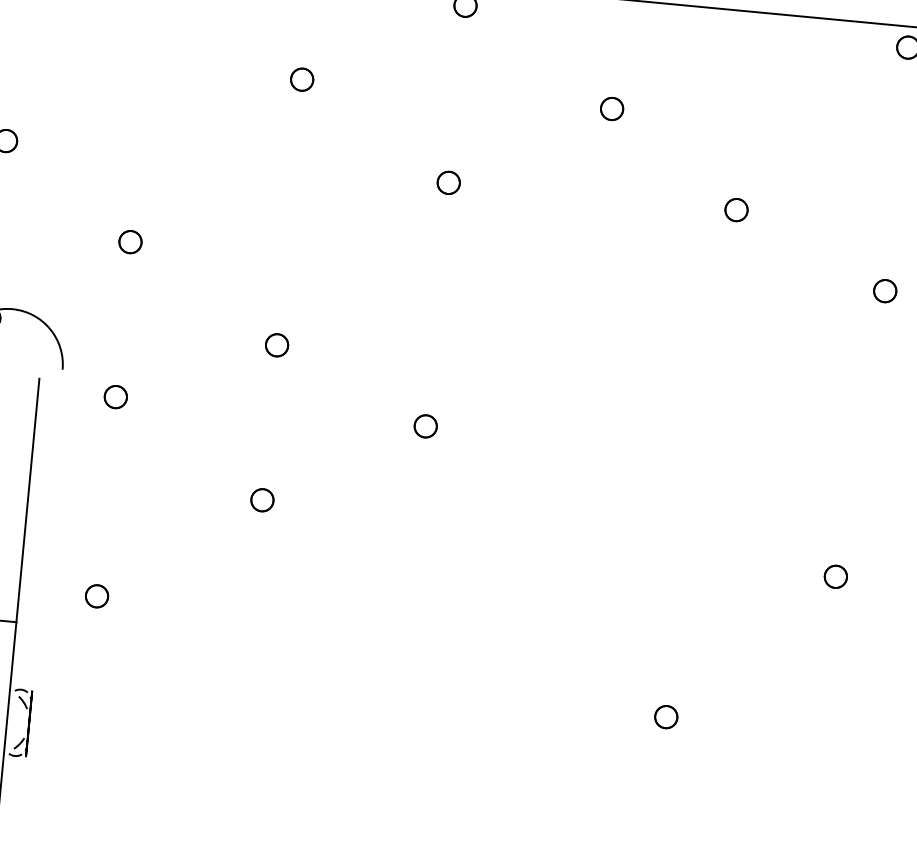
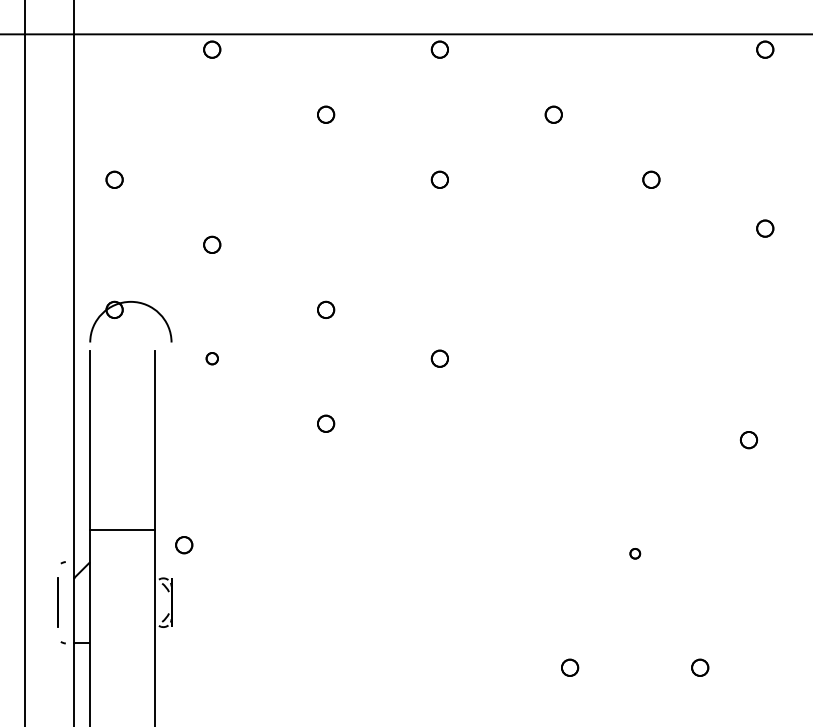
part: (116, 396) -> (212, 358), size x0.7
part: (97, 596) -> (184, 545), moved
part: (666, 716) -> (635, 553), size x0.6

